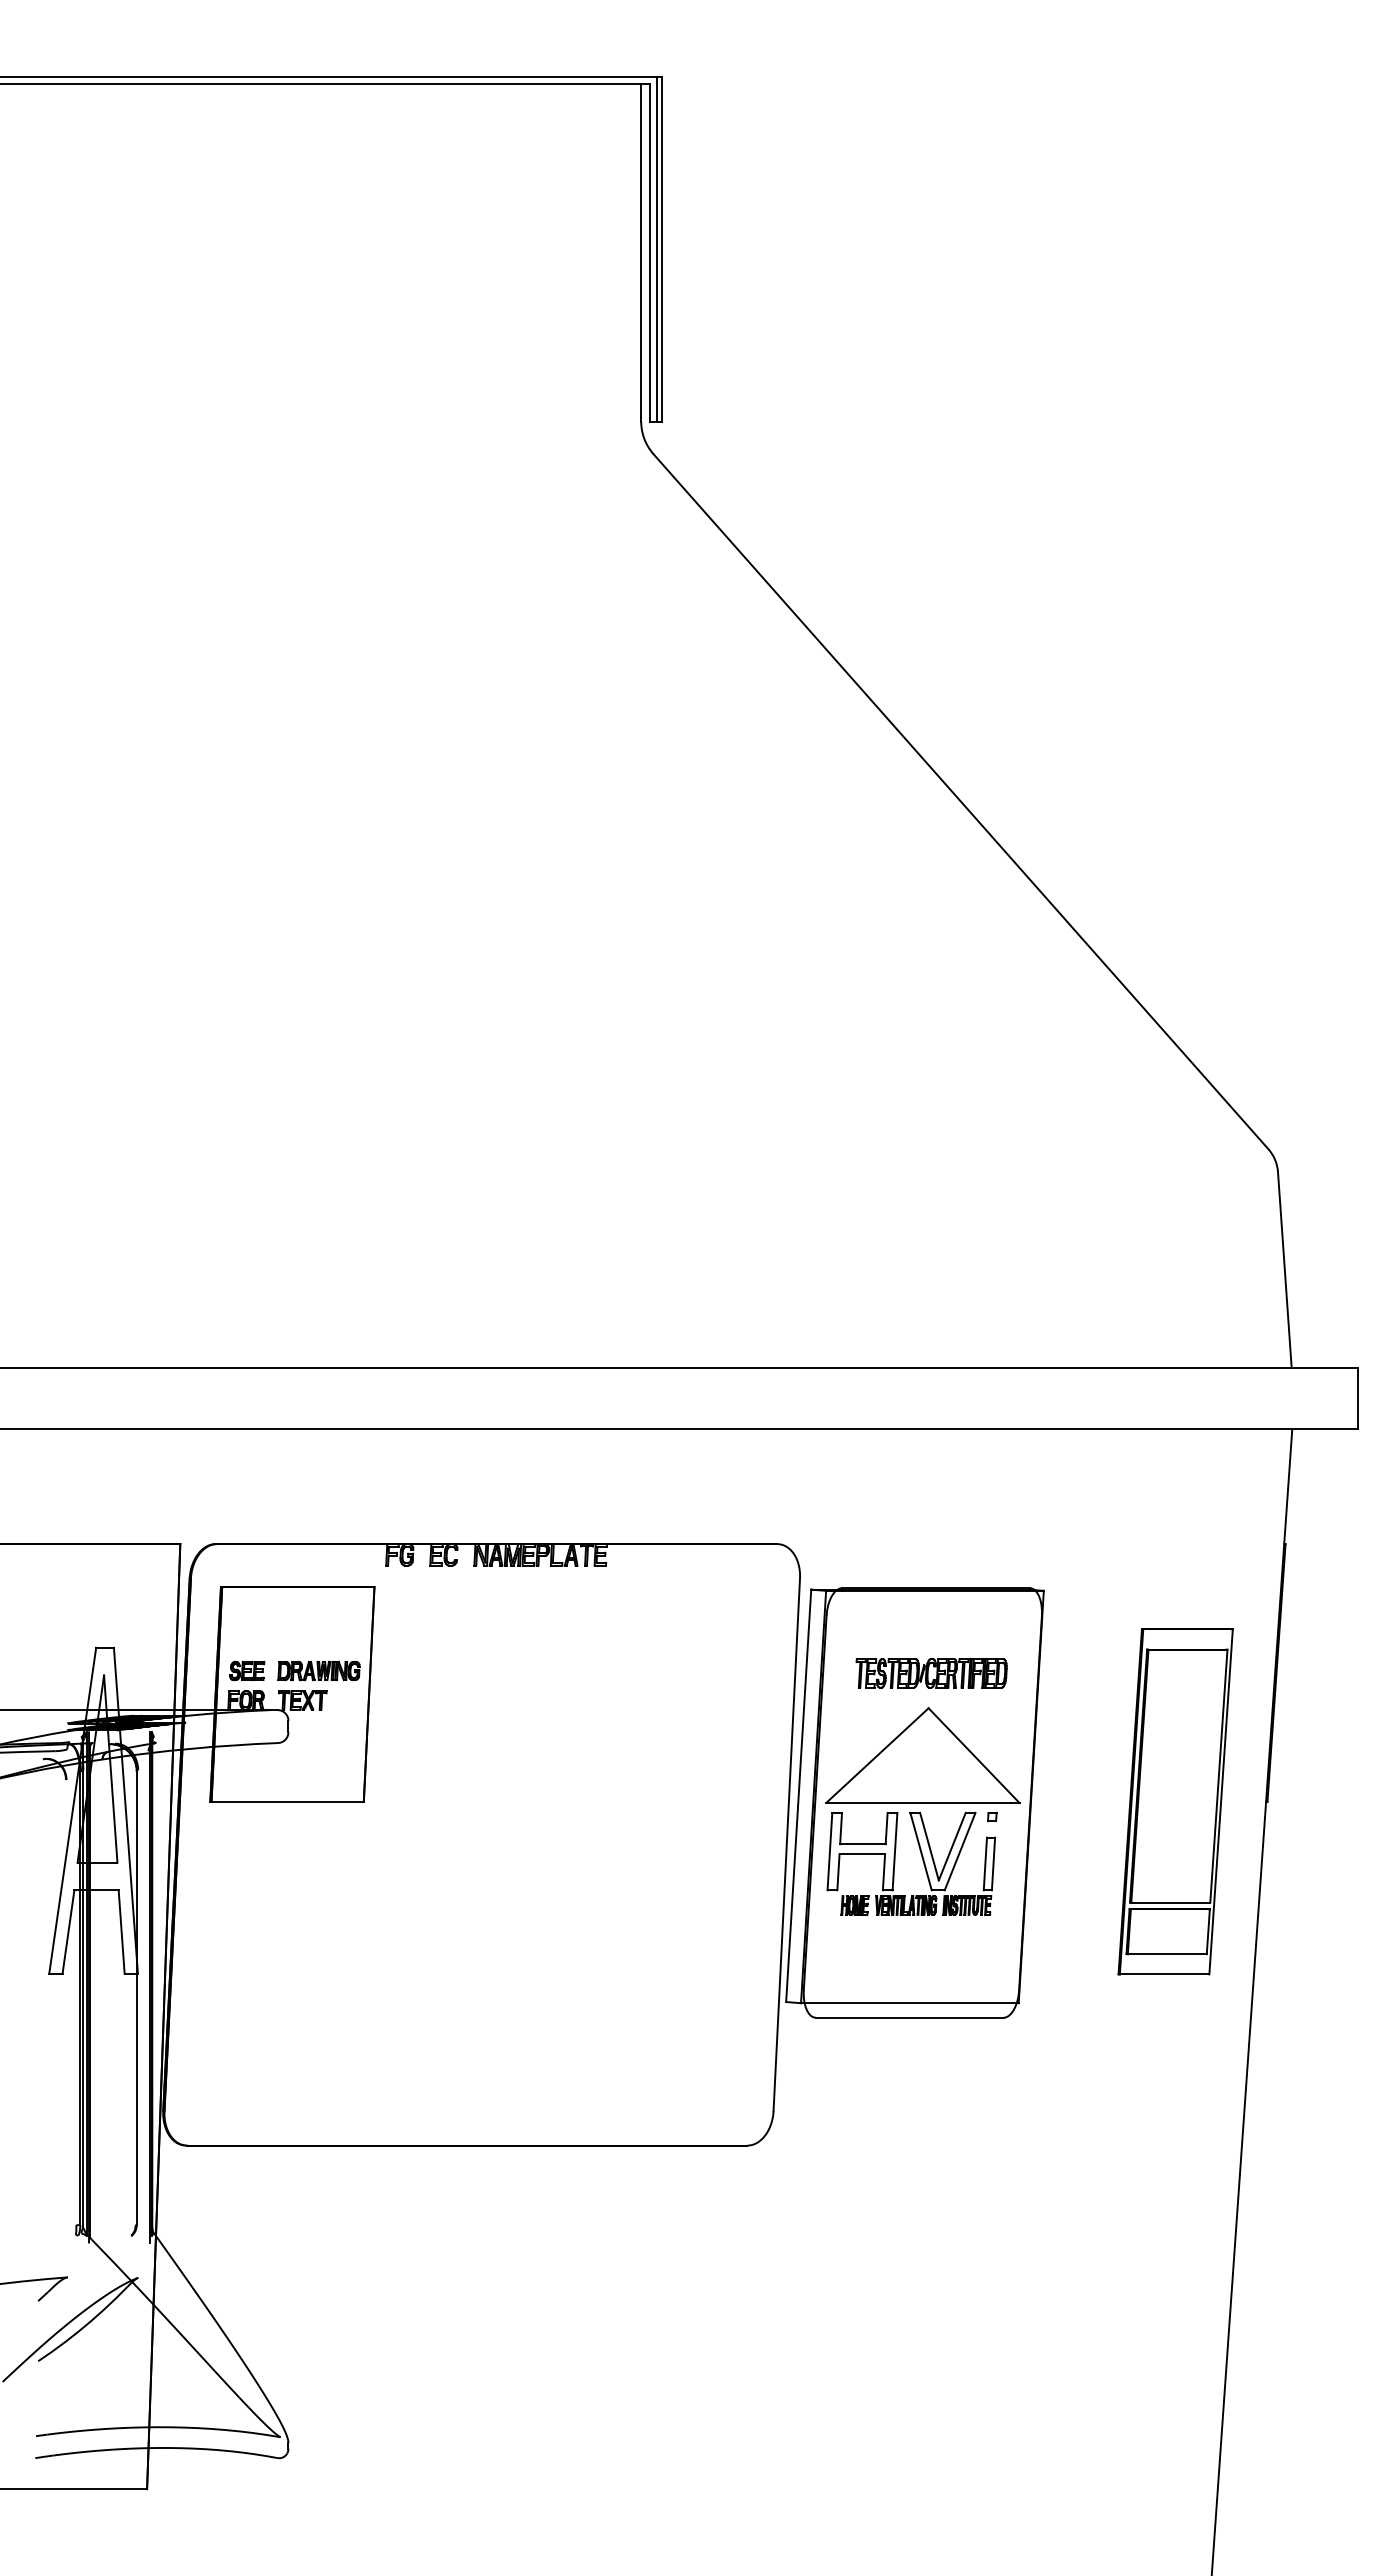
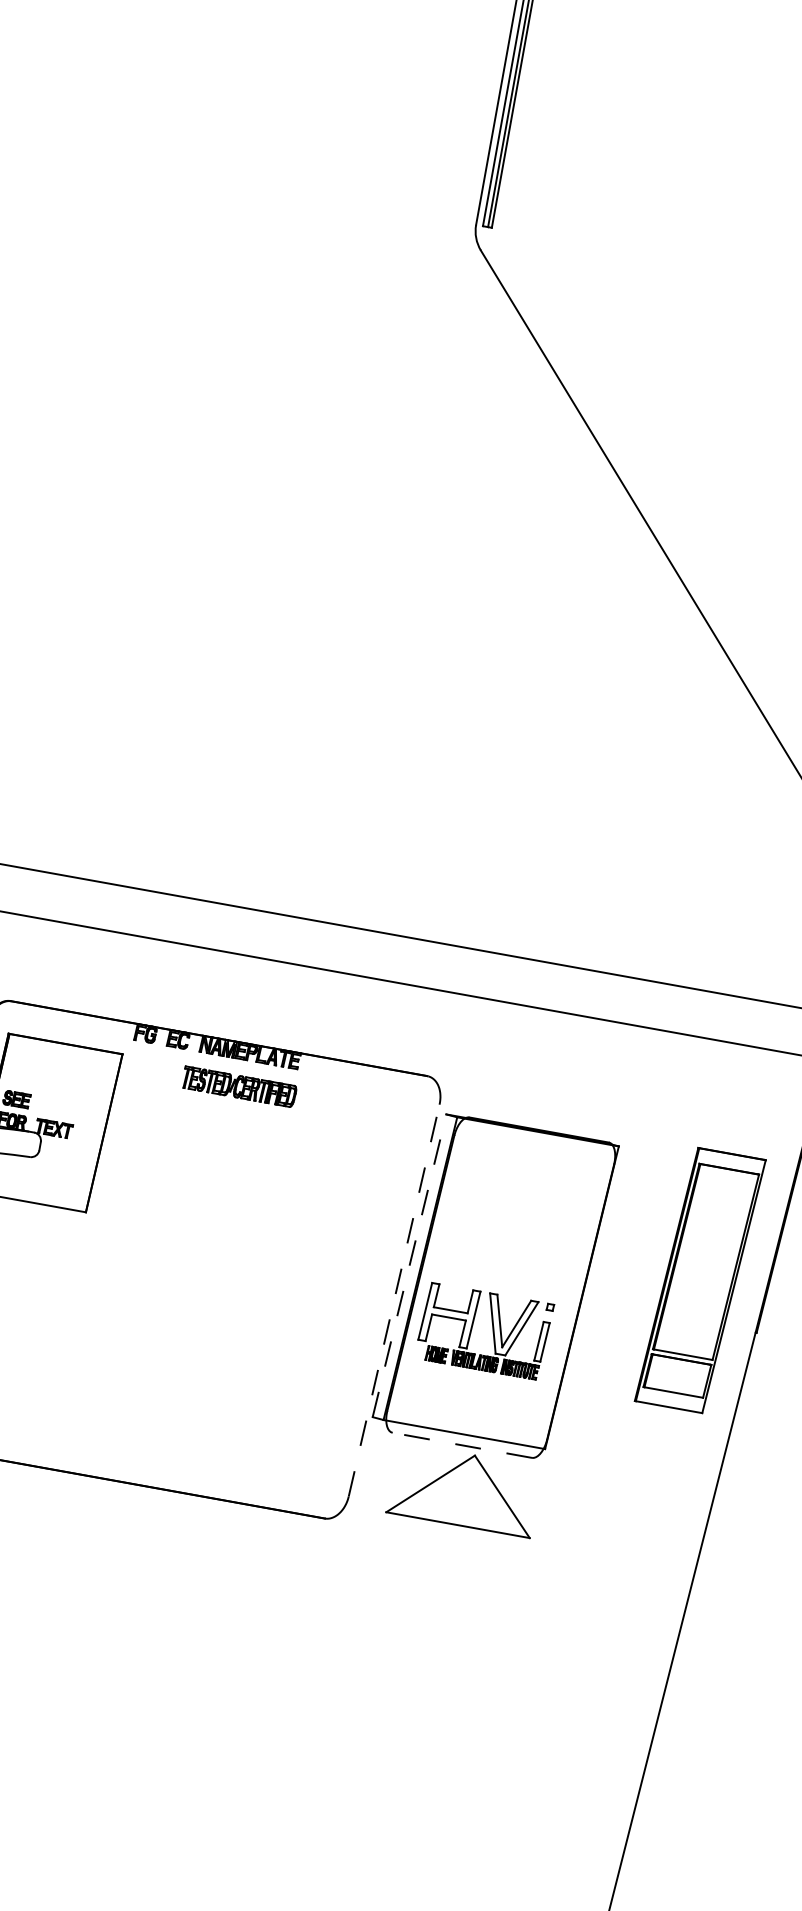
part: (318, 1670) -> (69, 1108), removed
part: (931, 1673) -> (239, 1087), moved
part: (922, 1755) -> (464, 1489), moved
line: (798, 1795) -> (409, 1265), solid -> dashed
part: (1175, 1801) -> (700, 1280), moved
line: (786, 1844) -> (393, 1300), solid -> dashed
line: (909, 2017) -> (462, 1445), solid -> dashed

